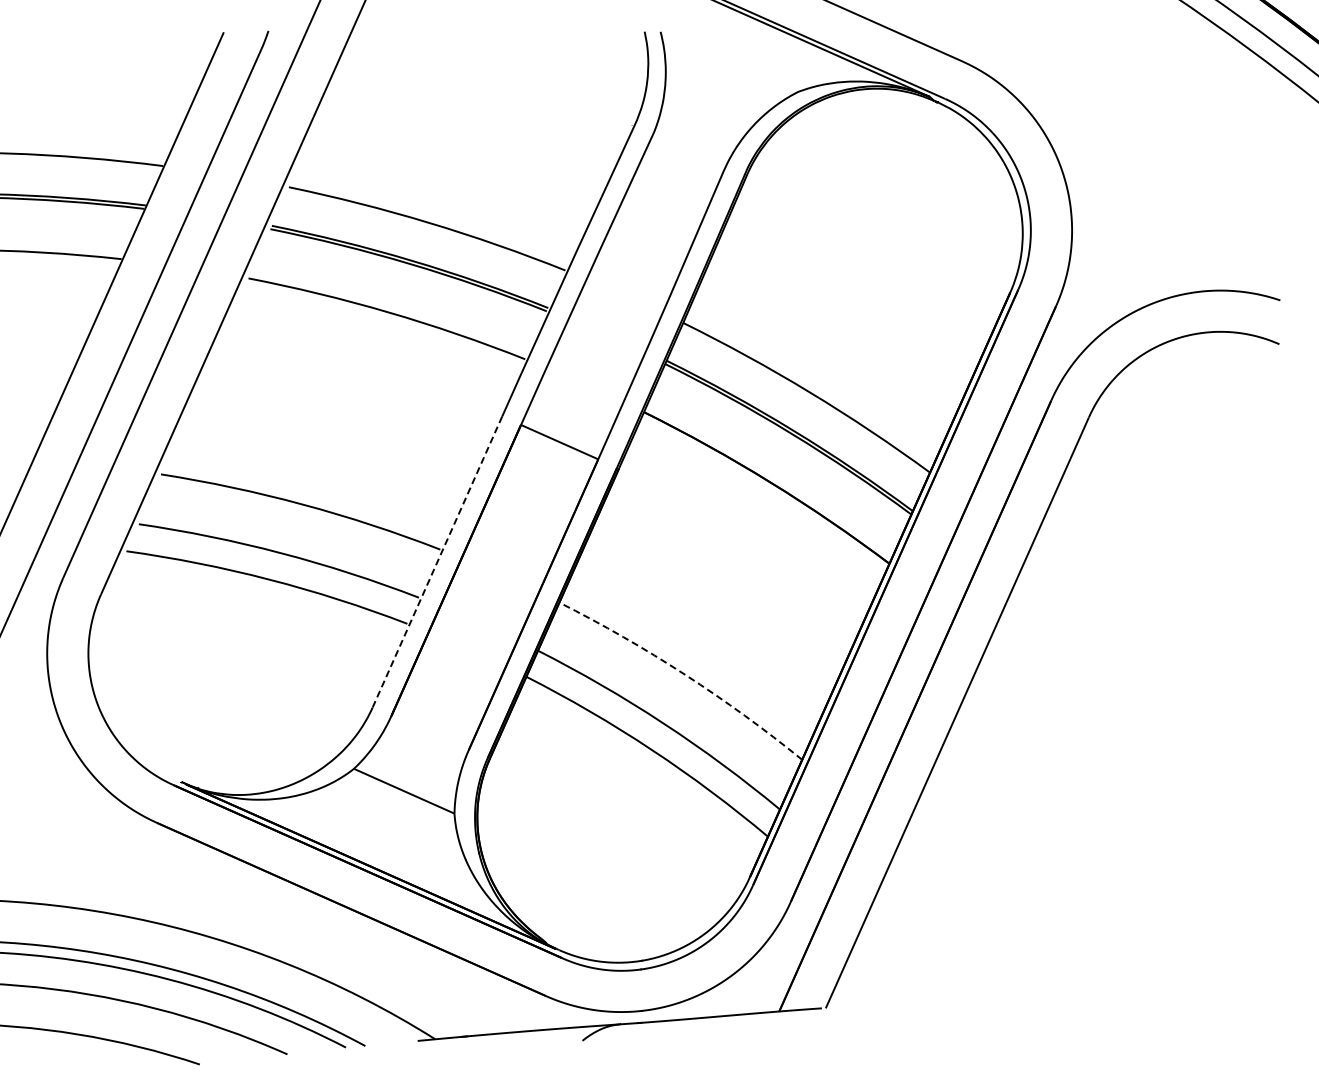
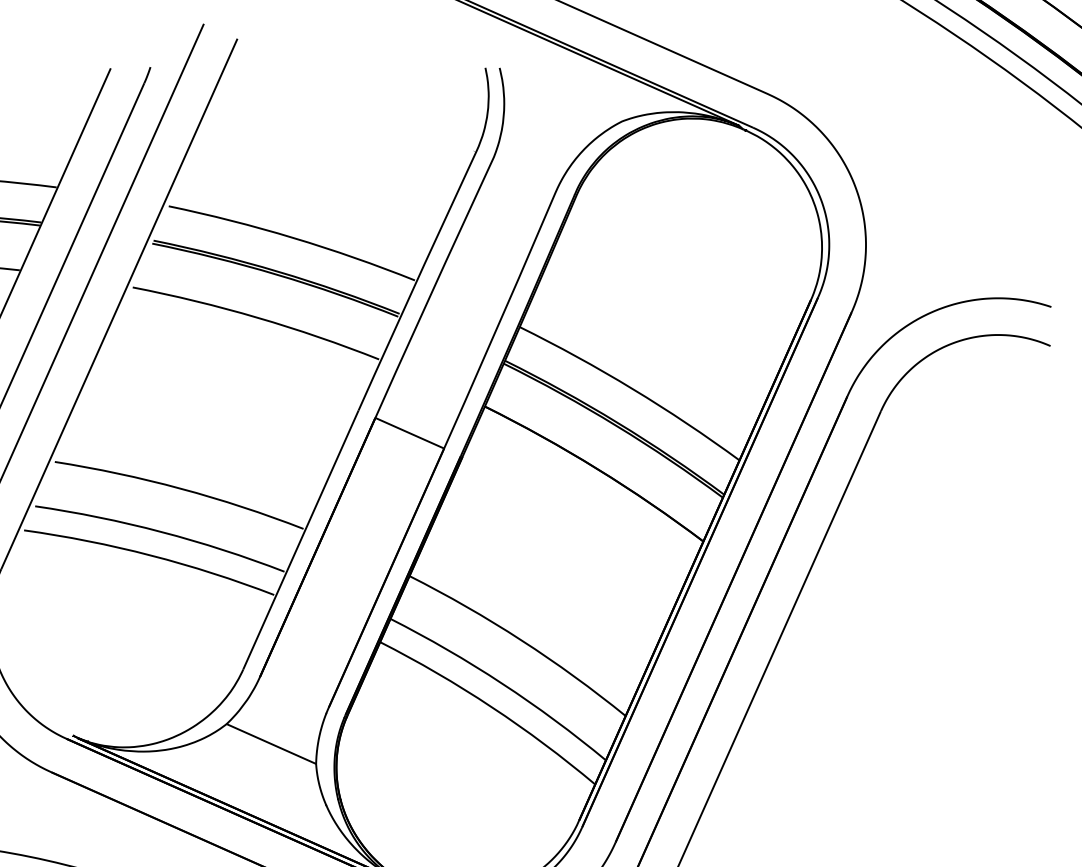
line: (437, 562) -> (301, 540), dashed -> solid
arc: (685, 674) -> (521, 640), dashed -> solid

